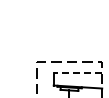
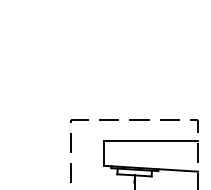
line: (77, 72) -> (150, 140), dashed -> solid

